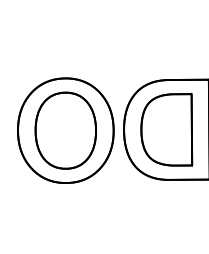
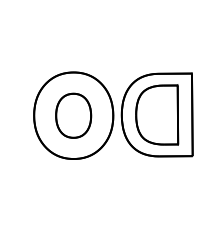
part: (65, 130) -> (73, 115), size x0.7

